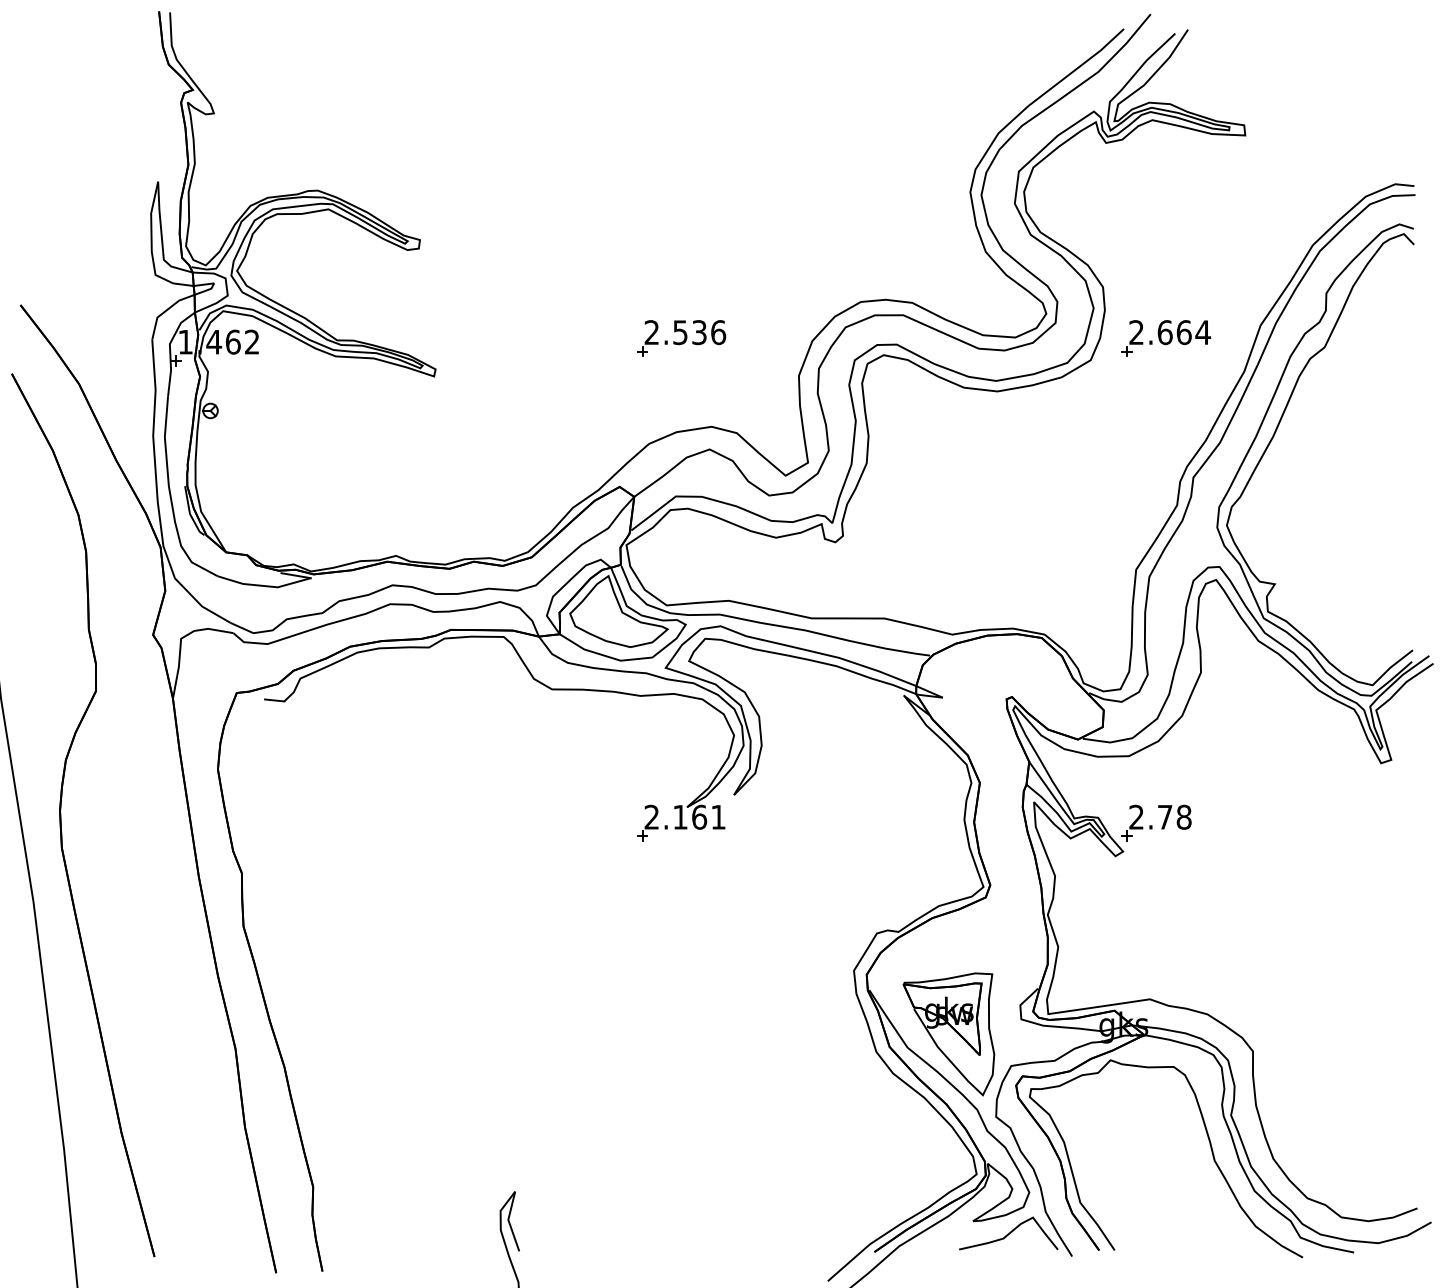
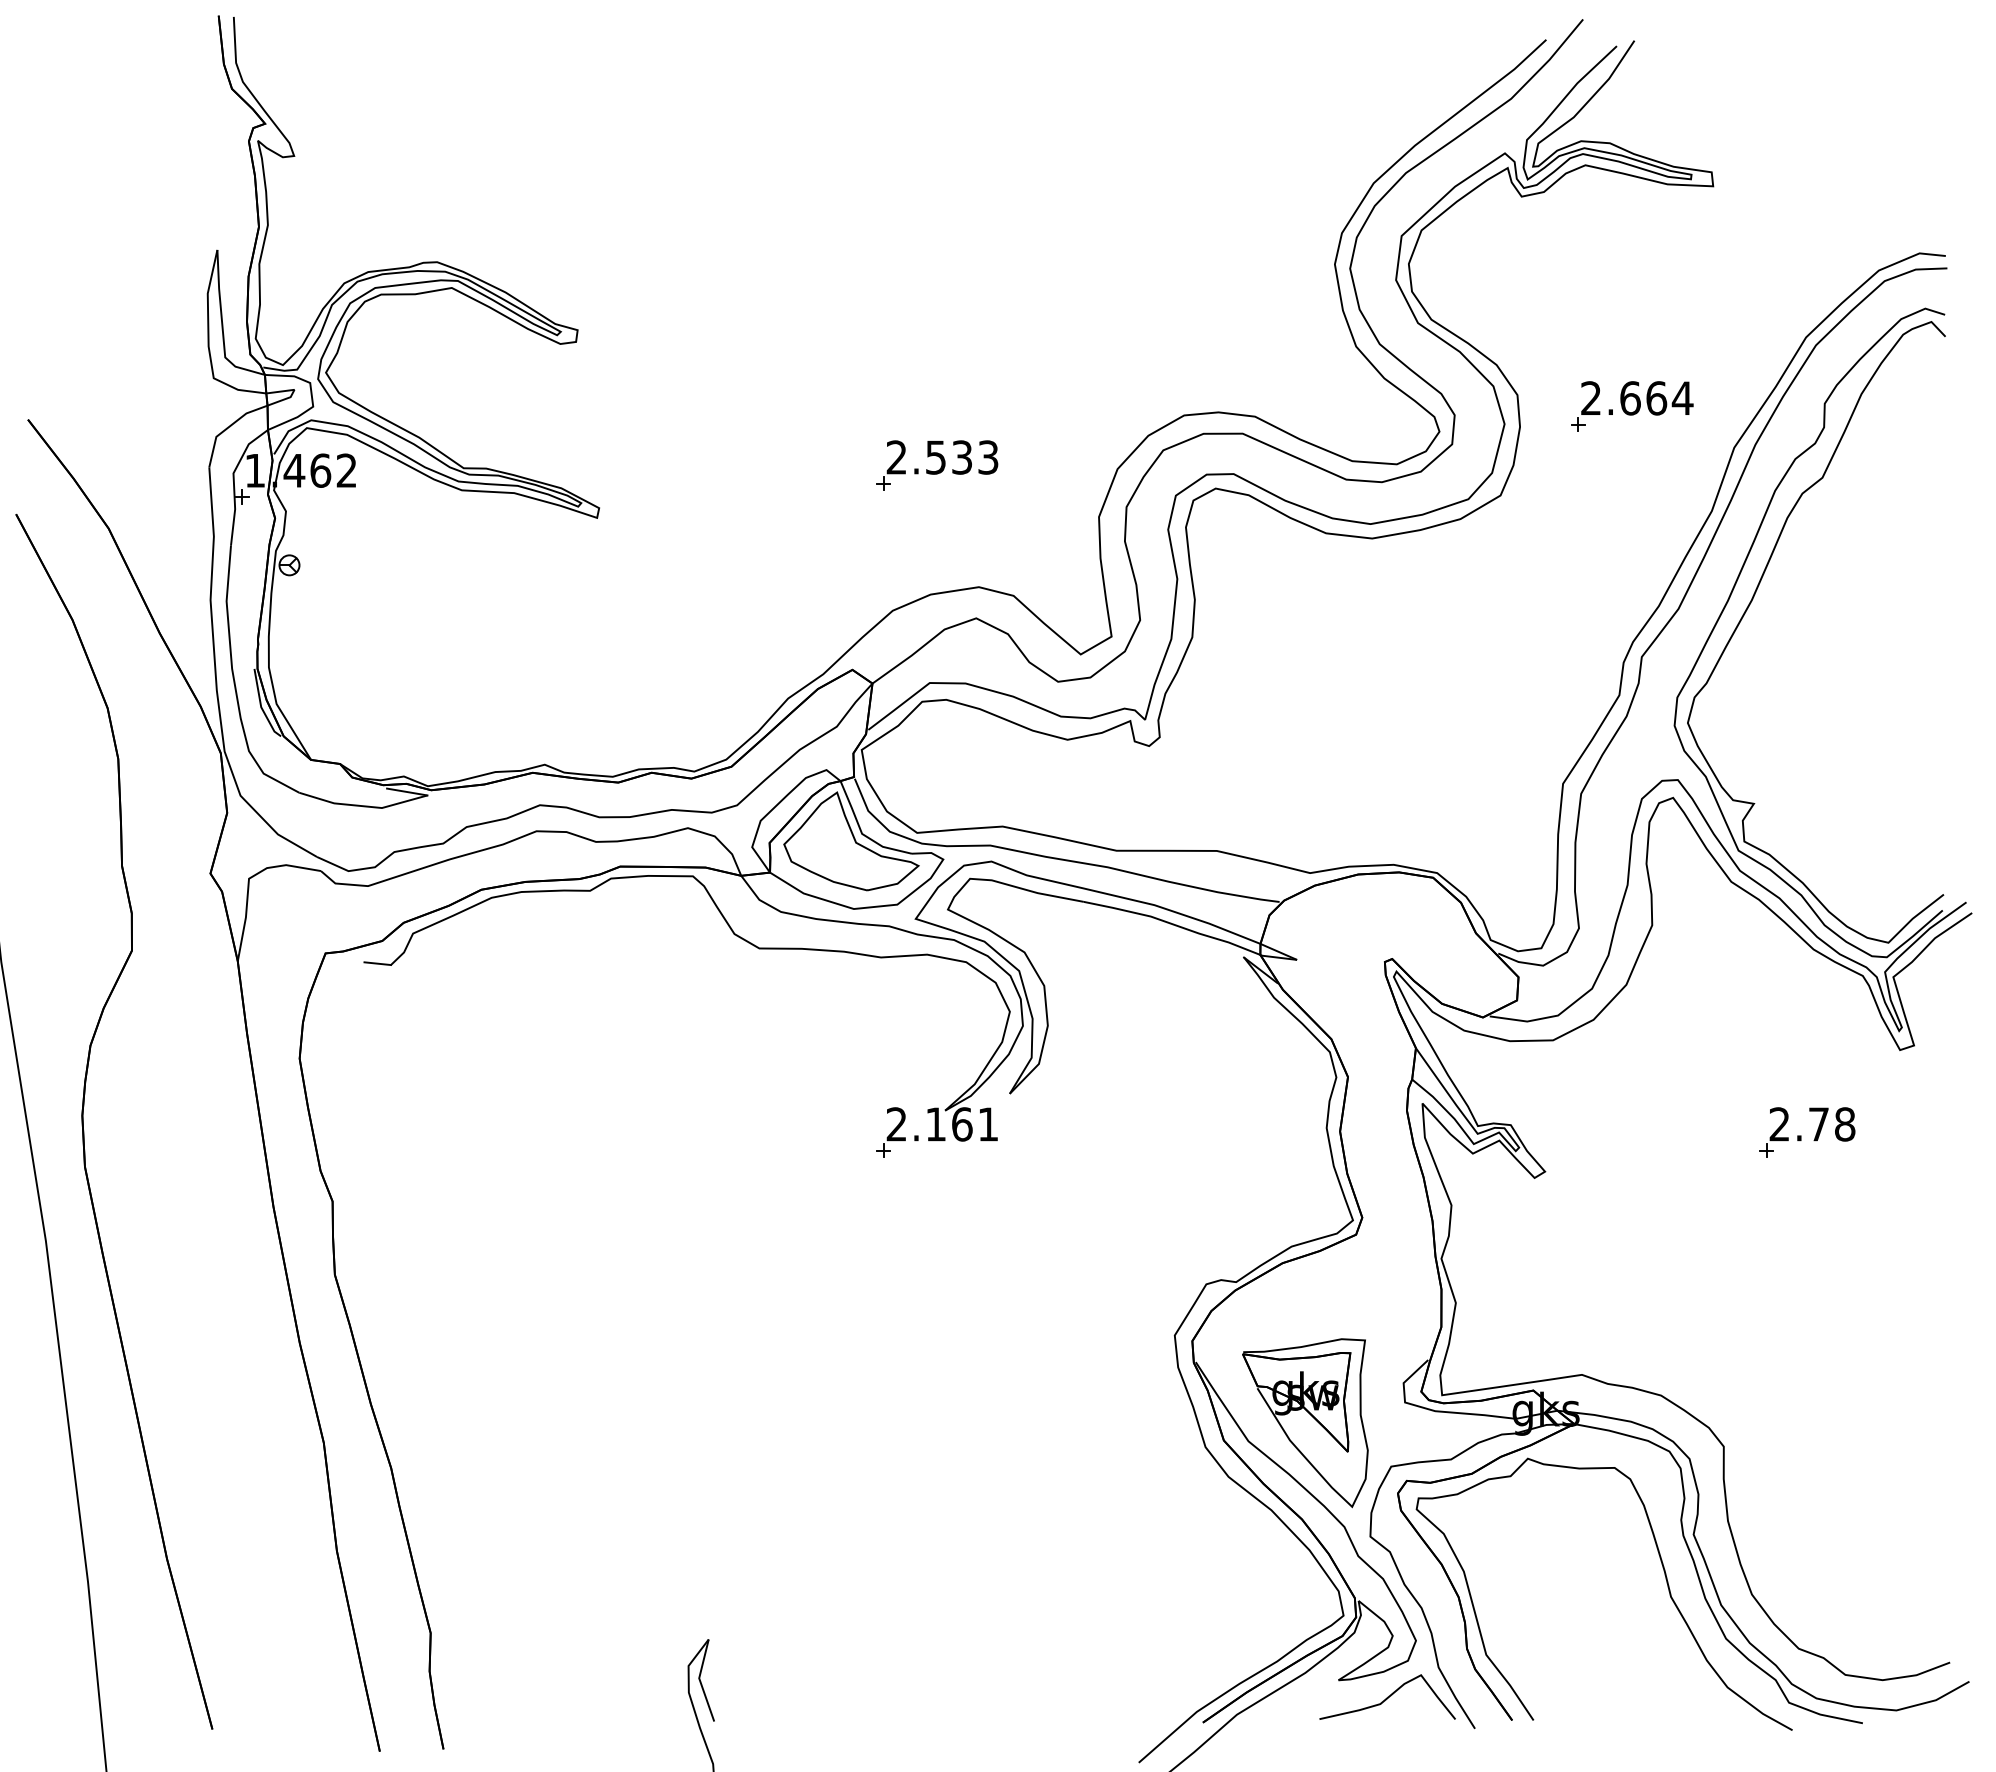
text: (718, 332) -> (988, 457), 2.536 -> 2.533
part: (1166, 338) -> (1632, 406), moved
part: (1156, 822) -> (1807, 1131), moved

